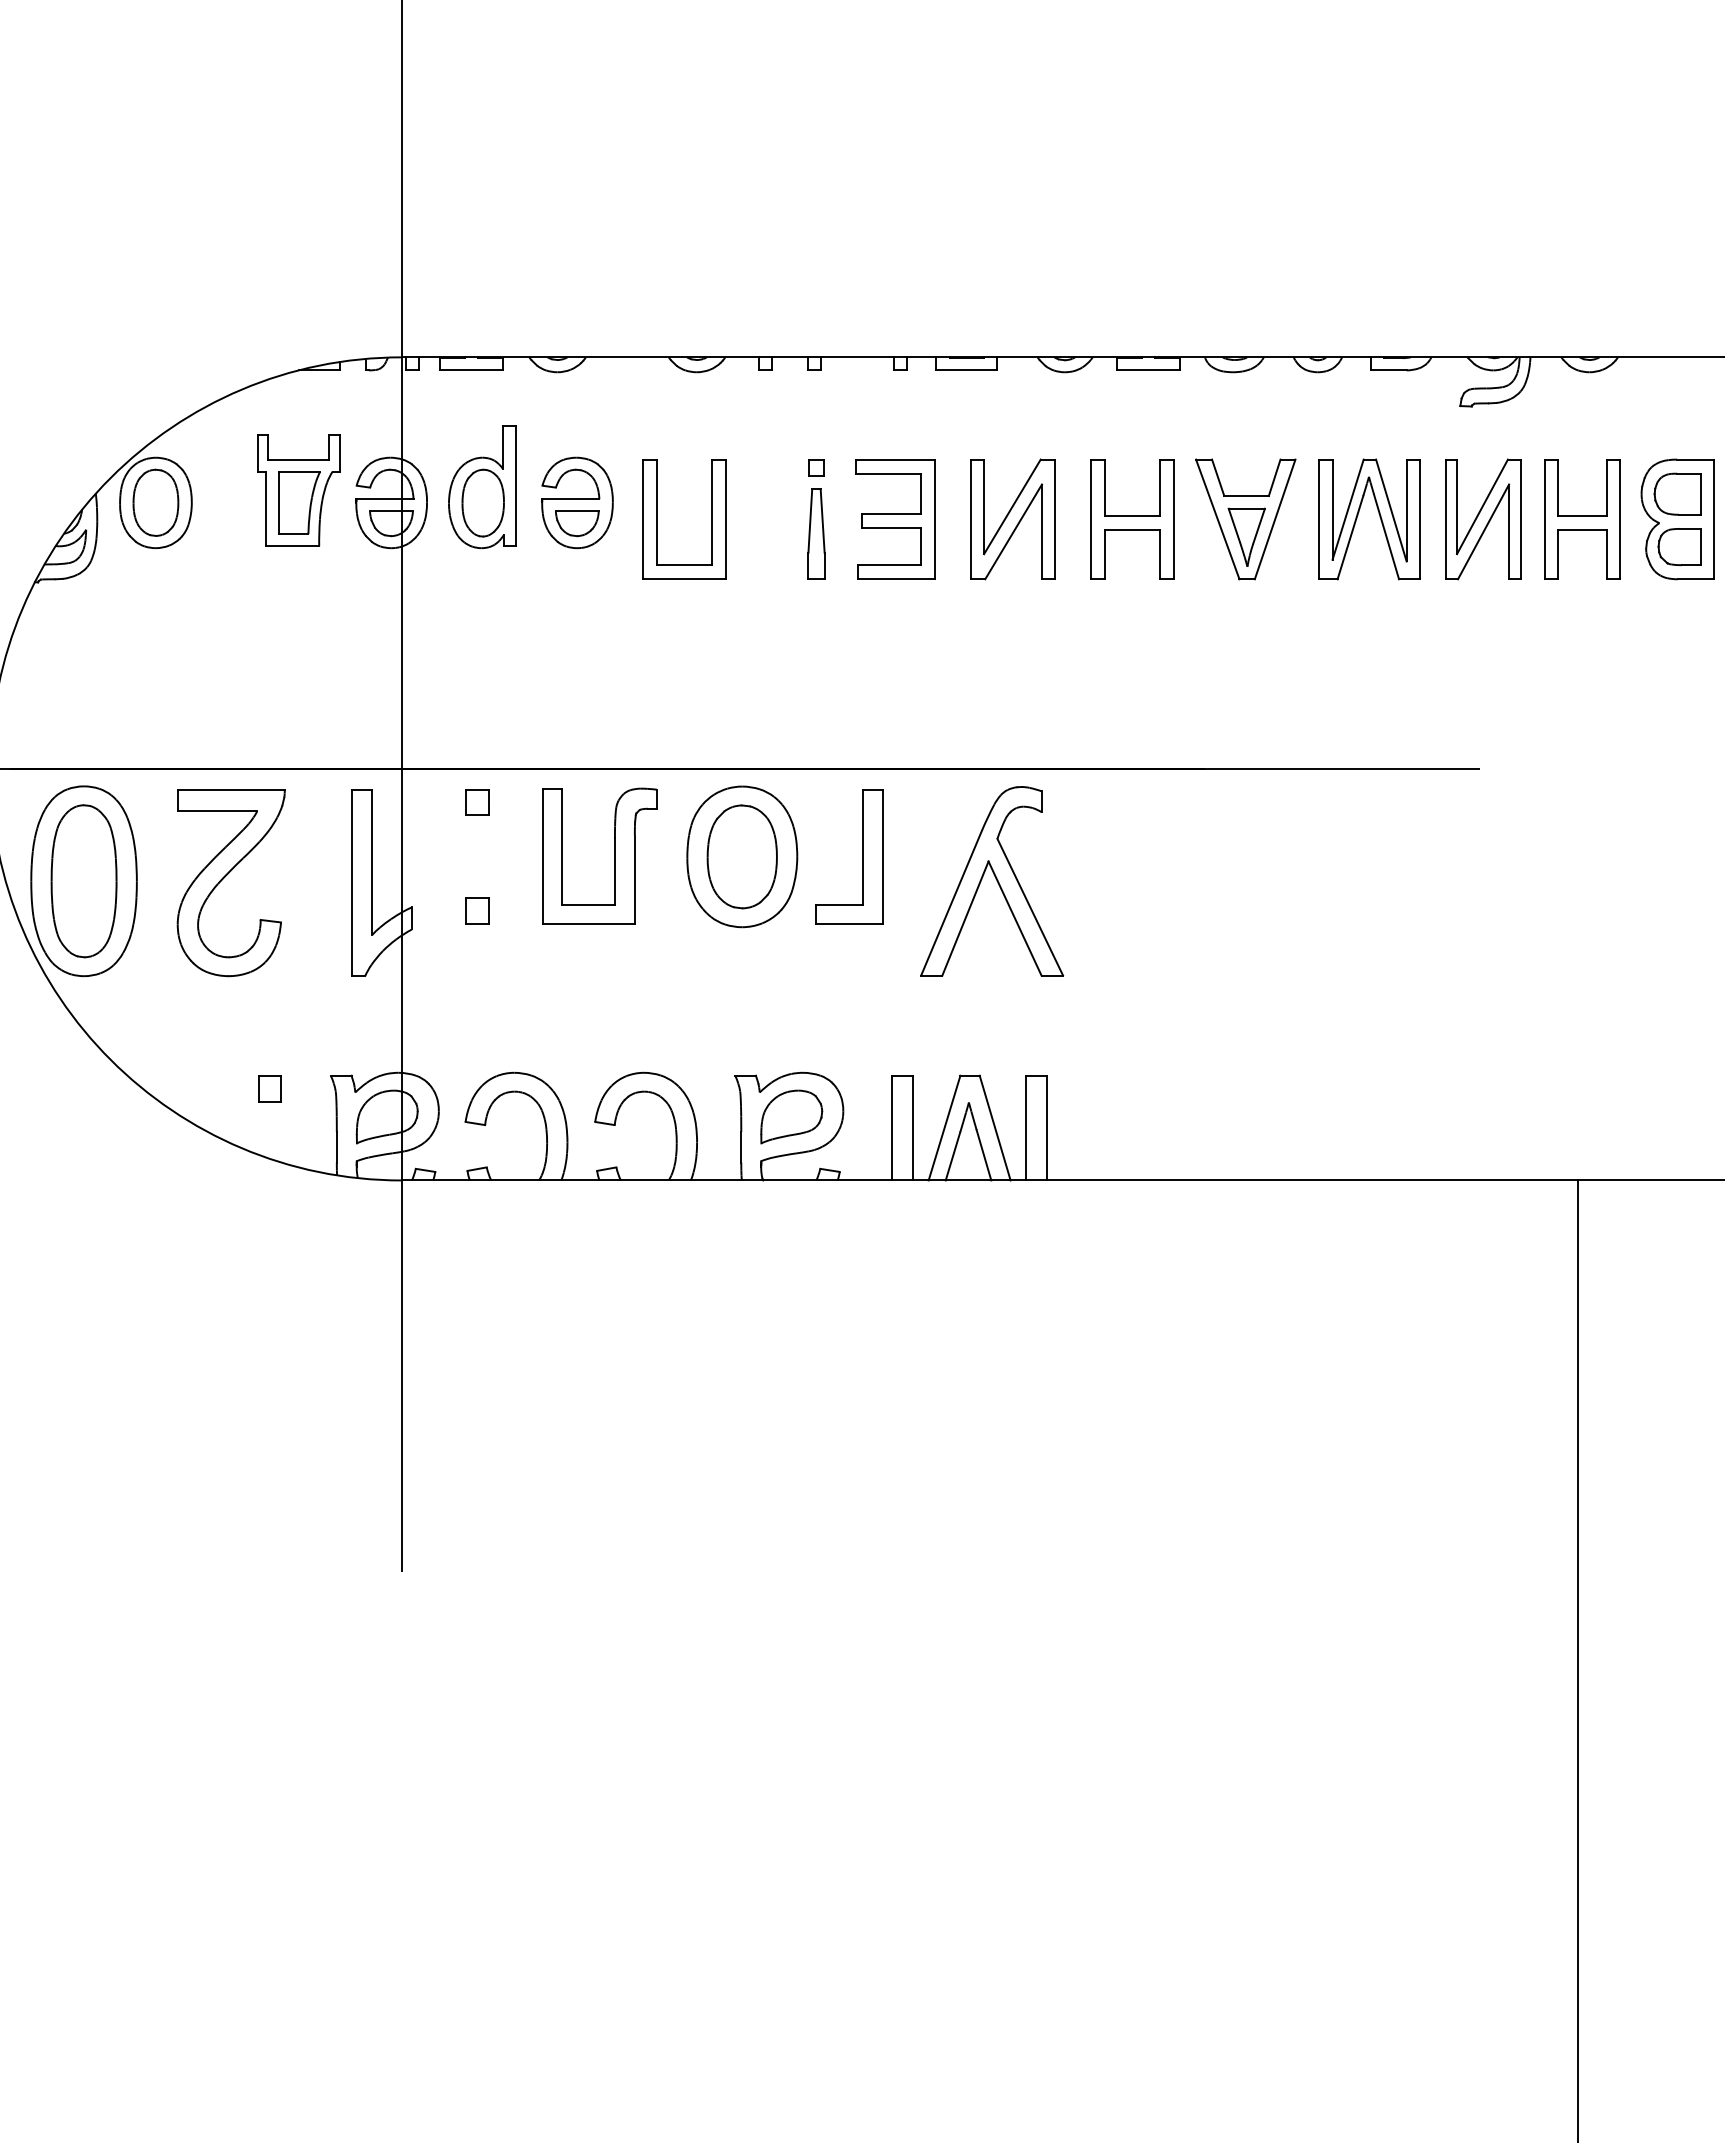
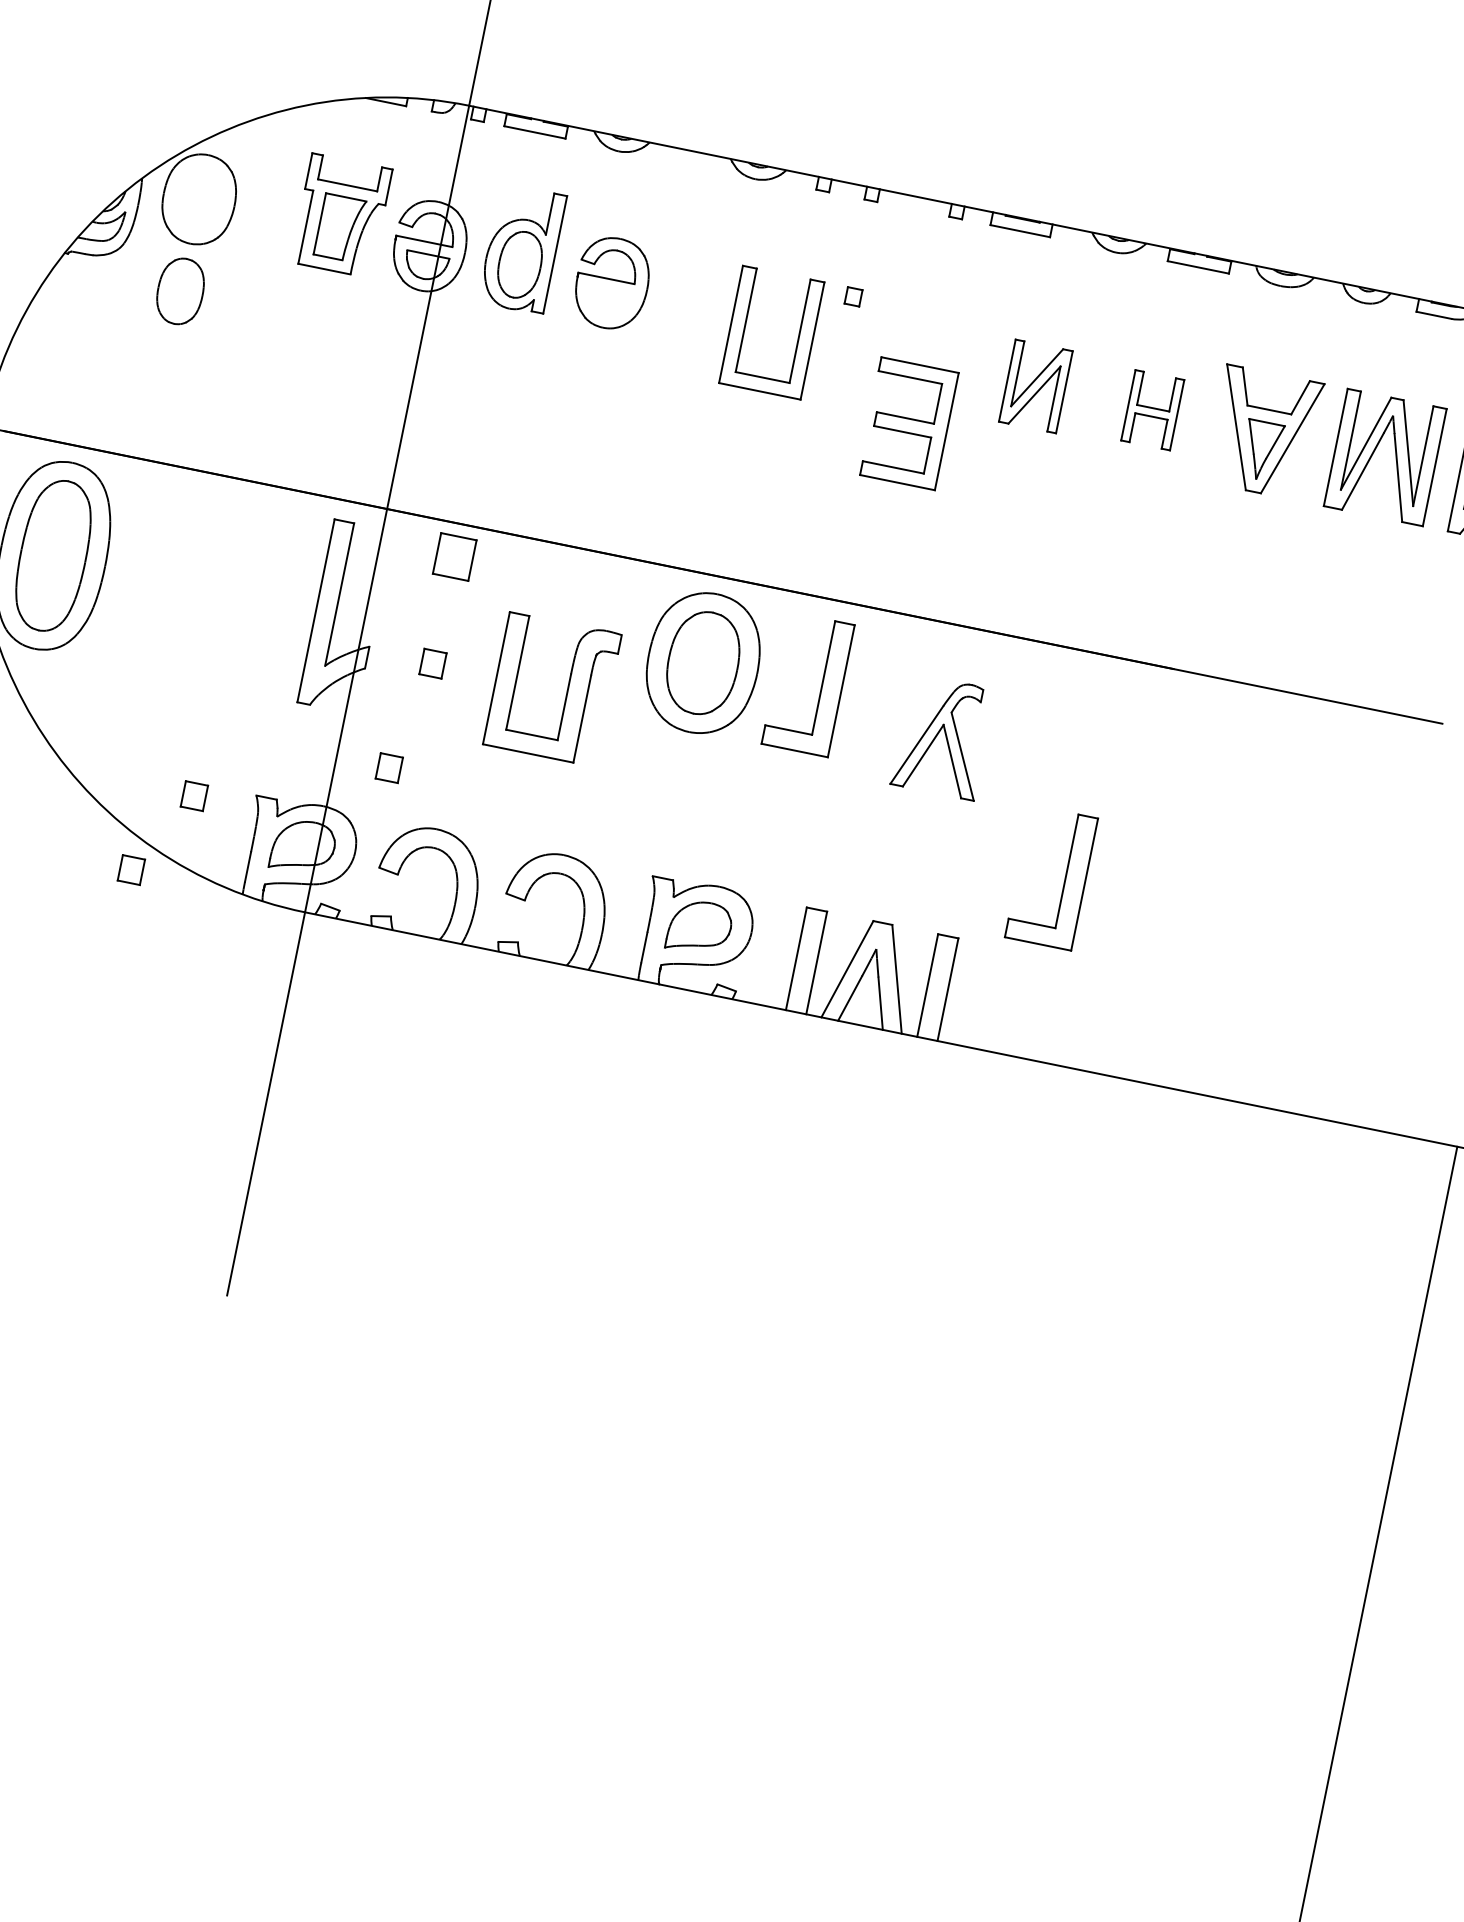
part: (155, 502) -> (180, 290), moved
part: (657, 519) -> (745, 327), moved
part: (895, 519) -> (908, 423), moved
part: (1012, 519) -> (1035, 386), size x0.7
part: (1132, 519) -> (1152, 410), size x0.6
part: (577, 523) -> (608, 303), removed
part: (816, 533) -> (840, 361), removed
part: (477, 802) -> (454, 557), size x1.6
part: (614, 855) -> (567, 691), moved
part: (225, 877) -> (192, 580), removed
part: (992, 881) -> (943, 737), size x0.6
part: (1139, 997) -> (1064, 880), added
part: (455, 1021) -> (389, 767), added
part: (222, 1173) -> (130, 869), added

